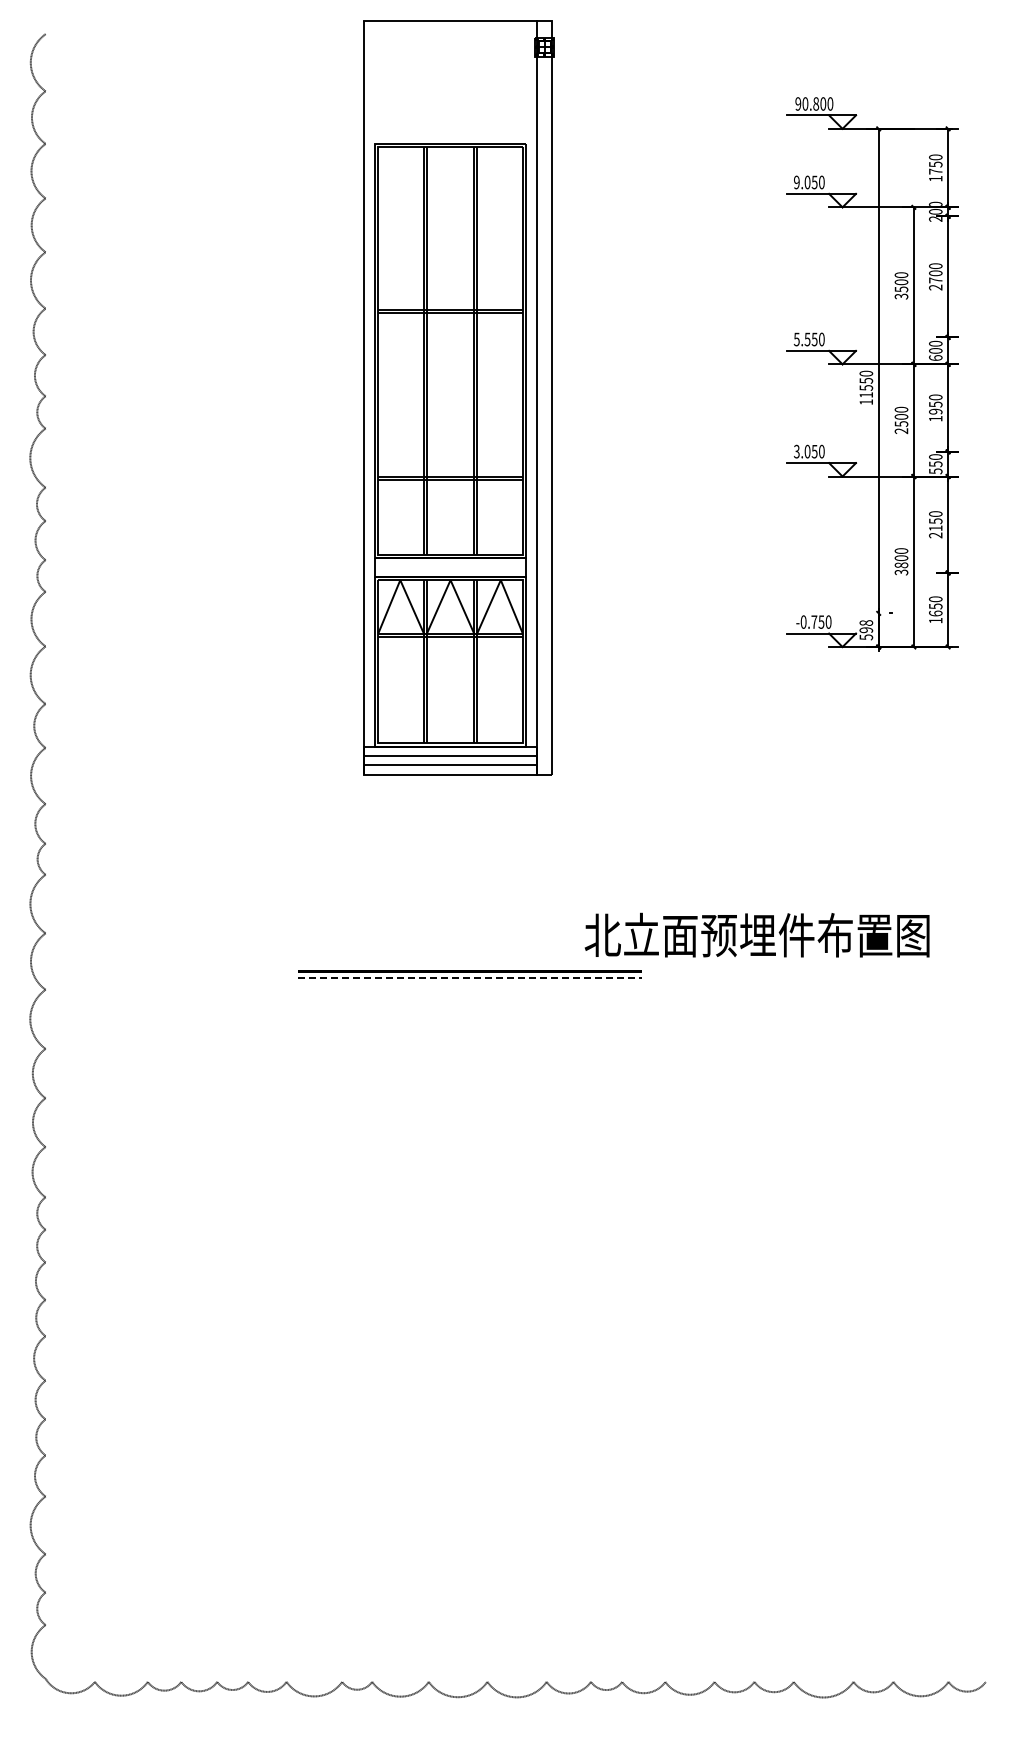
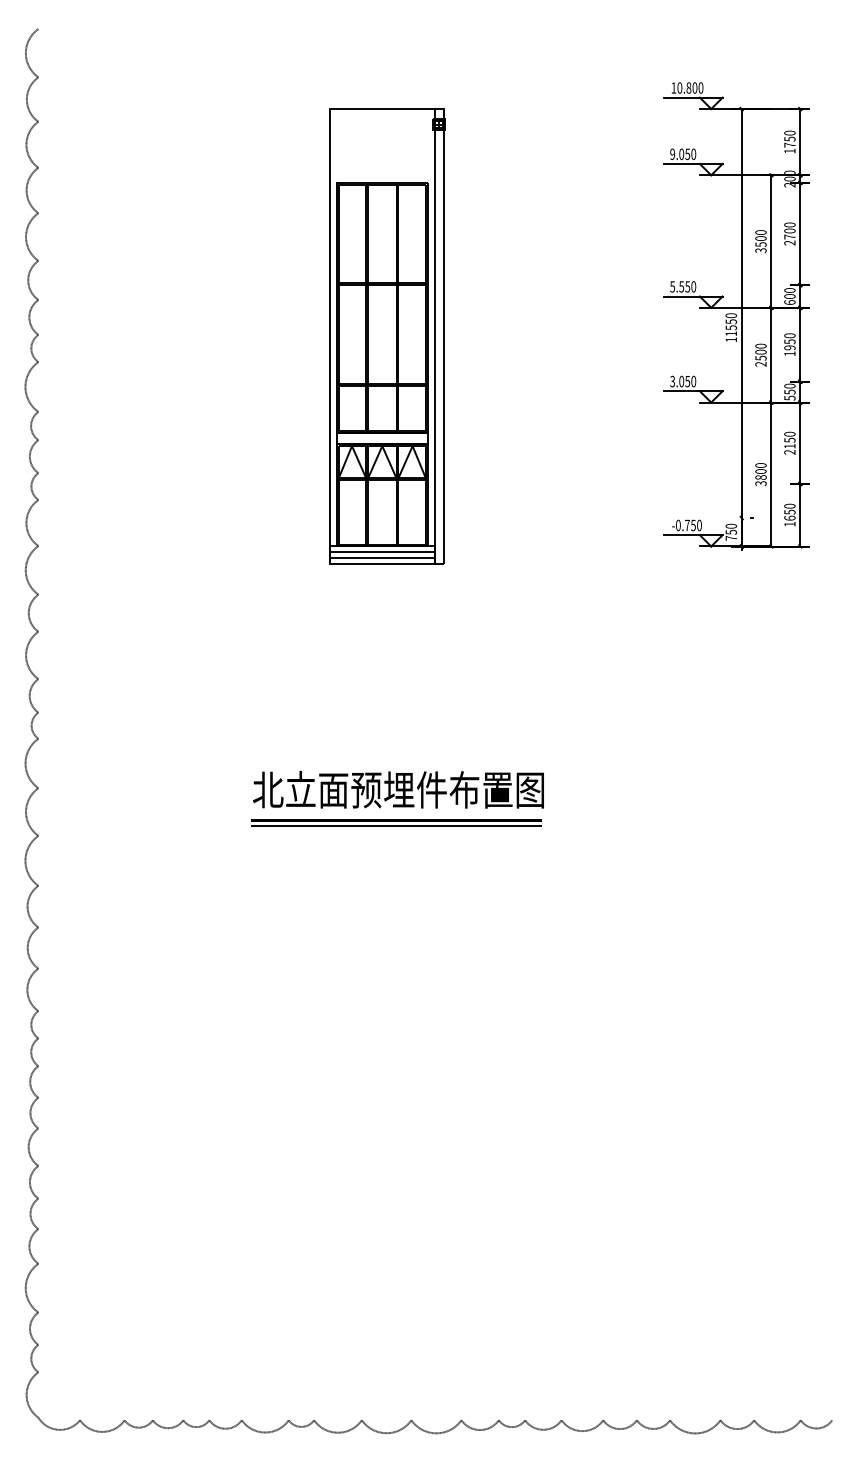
text: (798, 103) -> (674, 87), 90.800 -> 10.800
part: (458, 397) -> (386, 335), size x0.71
text: (866, 630) -> (731, 532), 598 -> 750
text: (756, 934) -> (397, 789), moved
line: (470, 977) -> (397, 825), dashed -> solid

